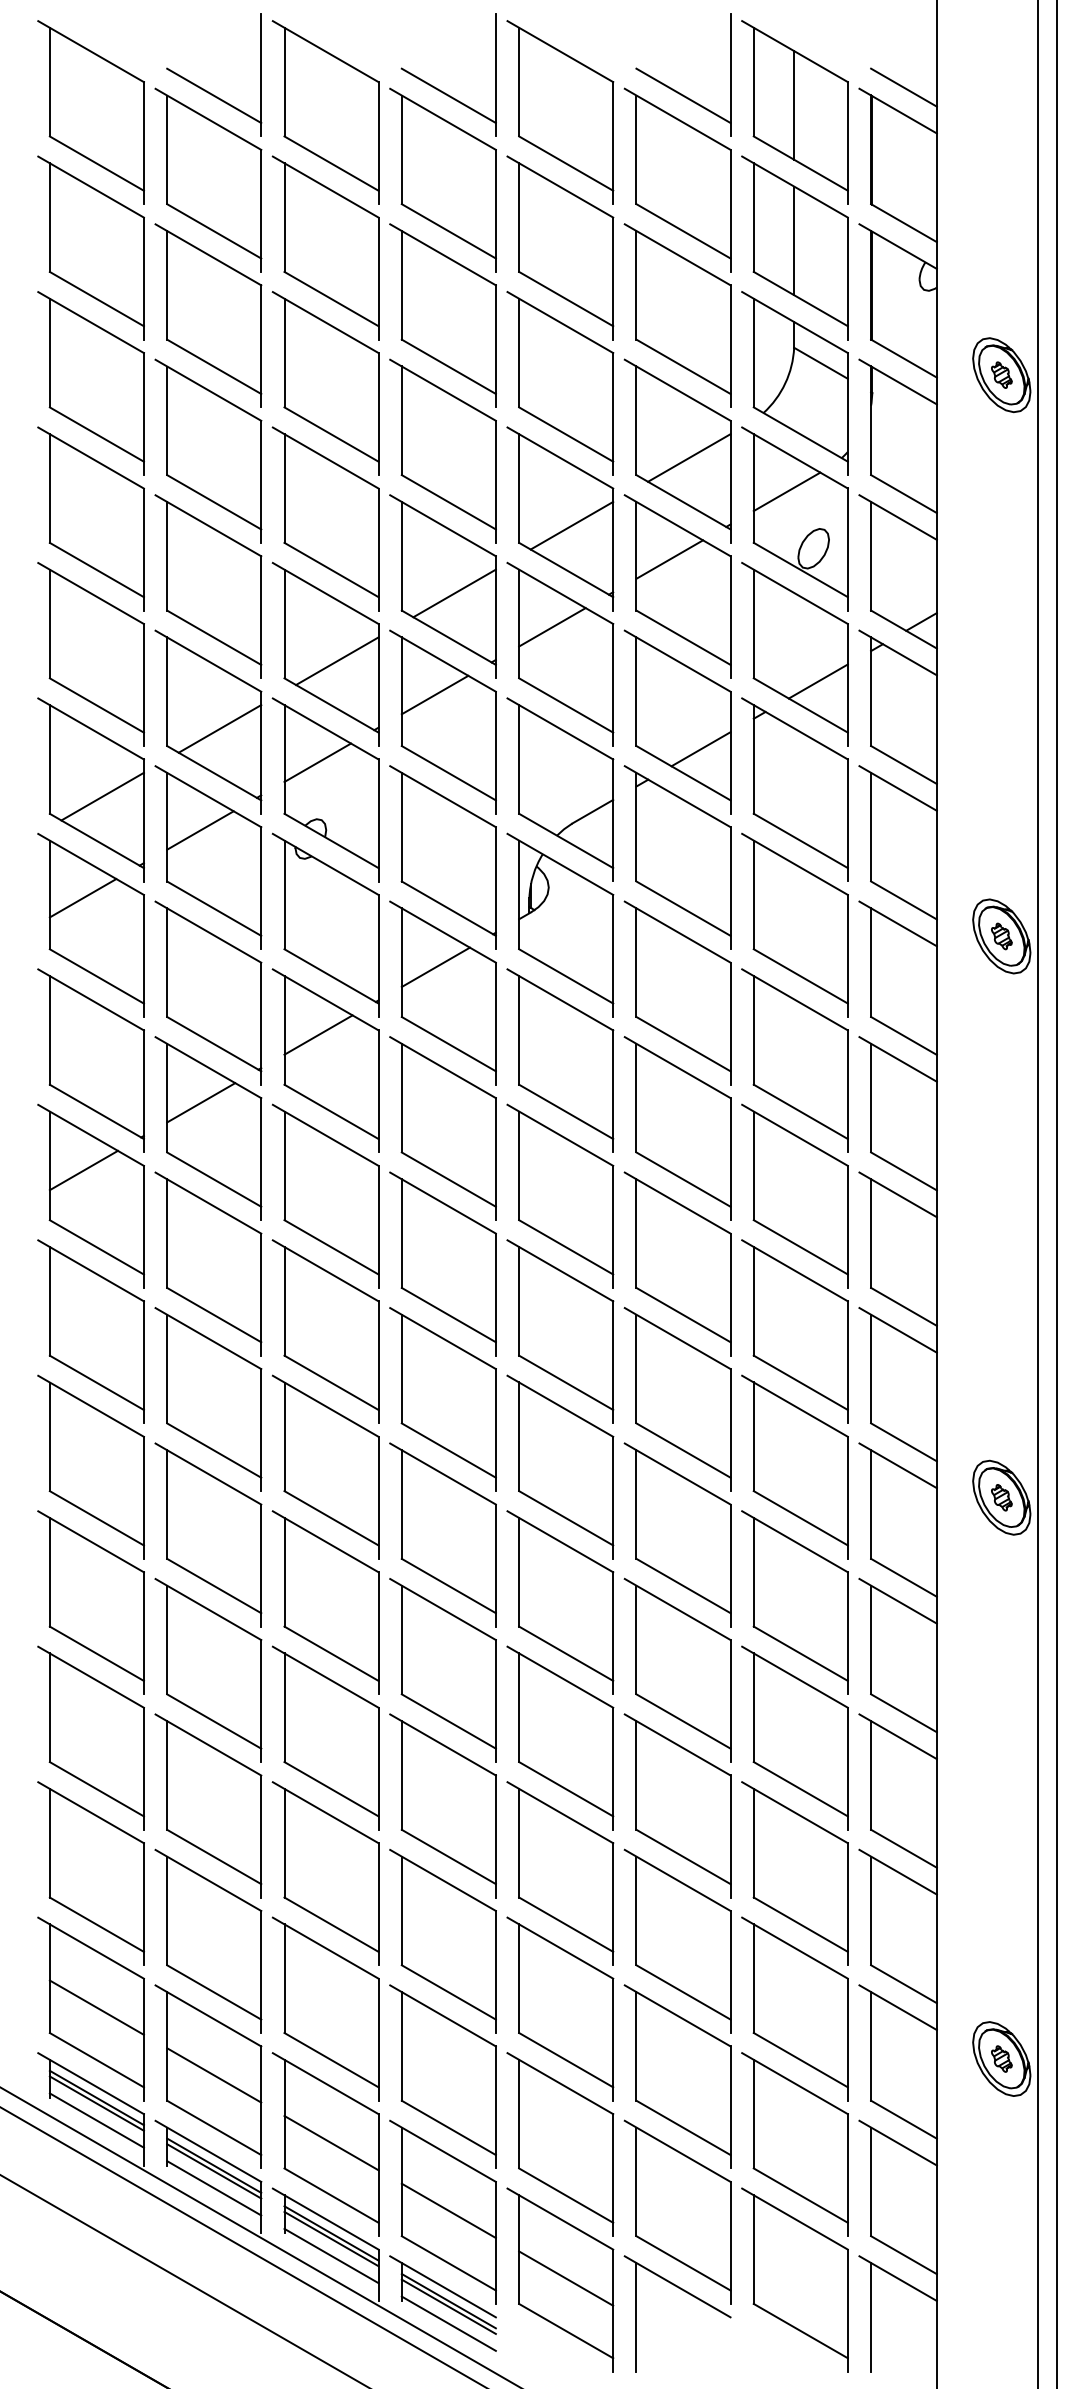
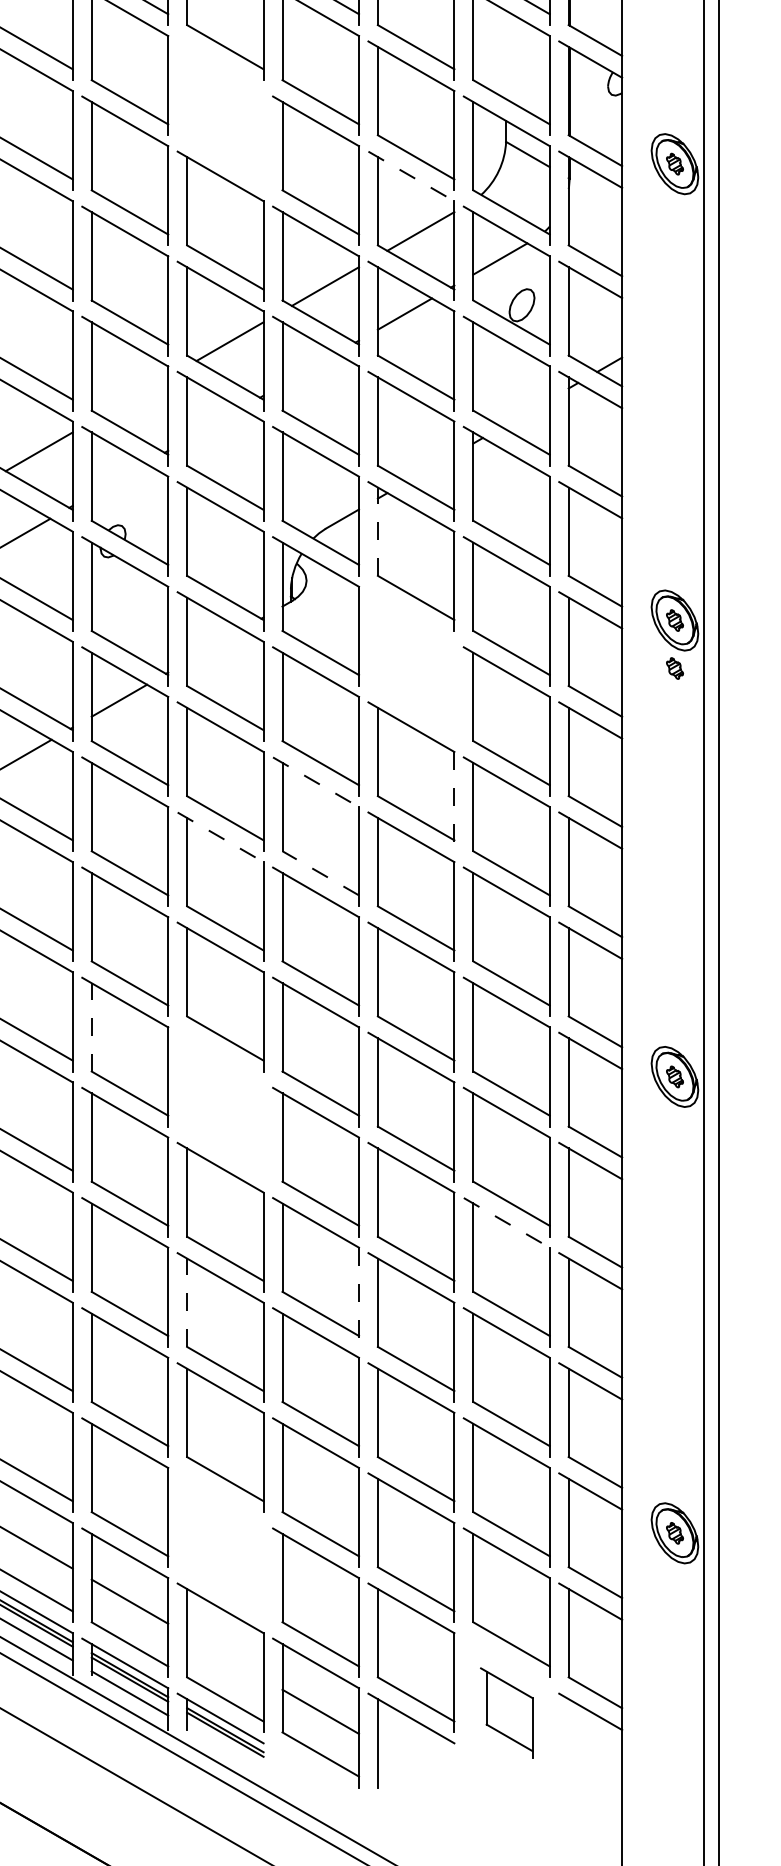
line: (794, 240) -> (506, 54), removed
part: (442, 315) -> (220, 115), removed
line: (678, 390) -> (412, 176), solid -> dashed
line: (552, 627) -> (309, 369), removed
line: (337, 661) -> (134, 396), removed
line: (817, 681) -> (525, 413), removed
line: (434, 694) -> (213, 423), removed
line: (700, 749) -> (429, 468), removed
line: (317, 762) -> (118, 479), removed
line: (636, 826) -> (377, 531), solid -> dashed
line: (435, 966) -> (214, 644), removed
part: (677, 992) -> (411, 666), removed
part: (1001, 995) -> (674, 668), added
line: (560, 1135) -> (316, 782), solid -> dashed
line: (730, 1159) -> (454, 801), solid -> dashed
line: (443, 1203) -> (221, 837), solid -> dashed
line: (565, 1247) -> (320, 873), solid -> dashed
line: (284, 1436) -> (91, 1027), solid -> dashed
part: (442, 1534) -> (220, 1106), removed
line: (795, 1677) -> (507, 1223), solid -> dashed
line: (613, 1769) -> (359, 1297), solid -> dashed
line: (401, 1774) -> (186, 1301), solid -> dashed
part: (442, 2076) -> (220, 1547), removed
line: (448, 2210) -> (225, 1656), removed
part: (794, 2279) -> (506, 1712), size x0.6
line: (871, 2316) -> (569, 1742), removed
line: (448, 2323) -> (225, 1748), removed

